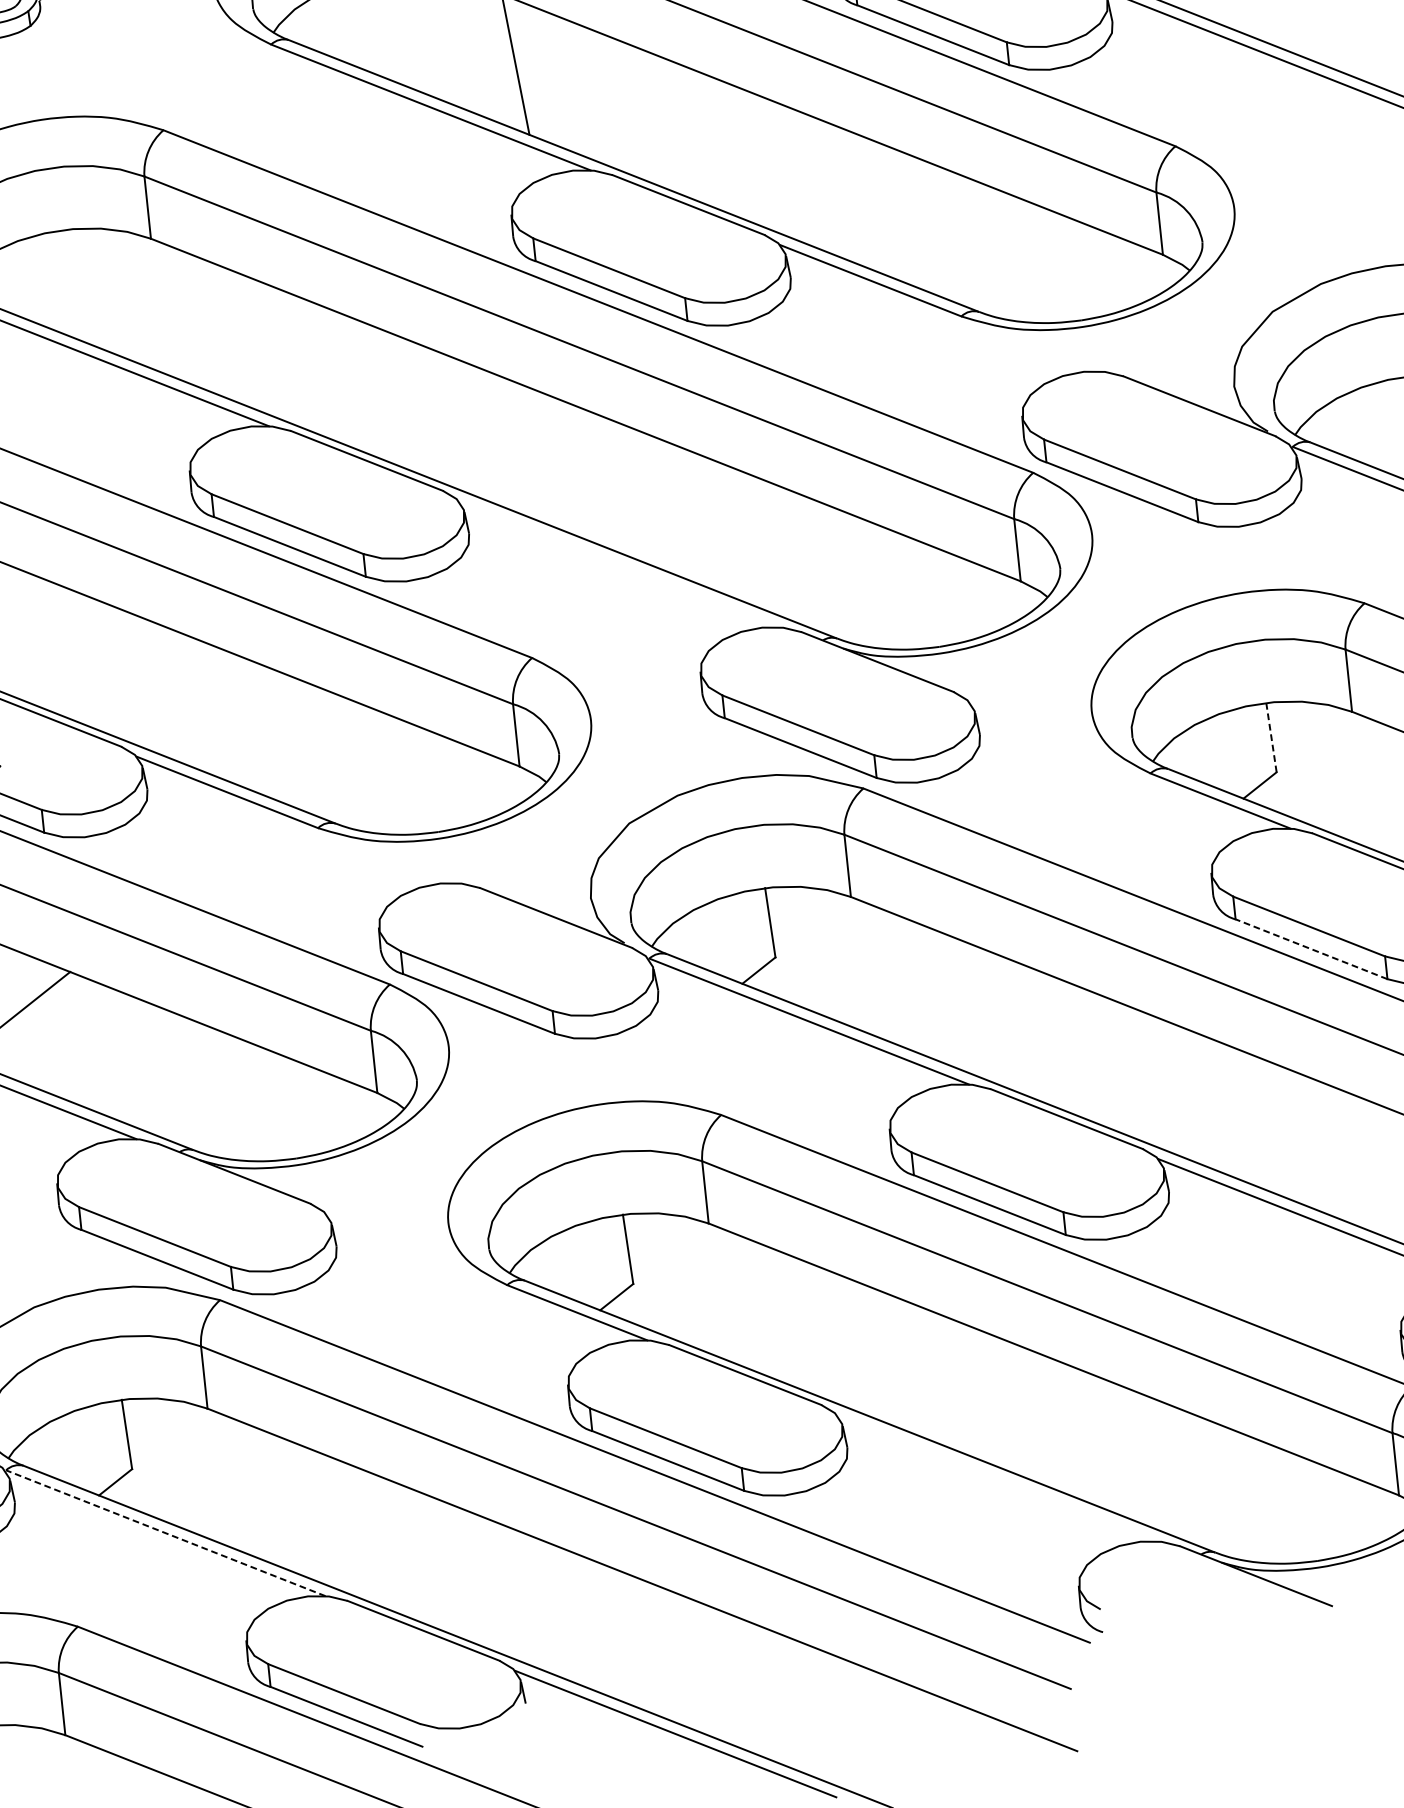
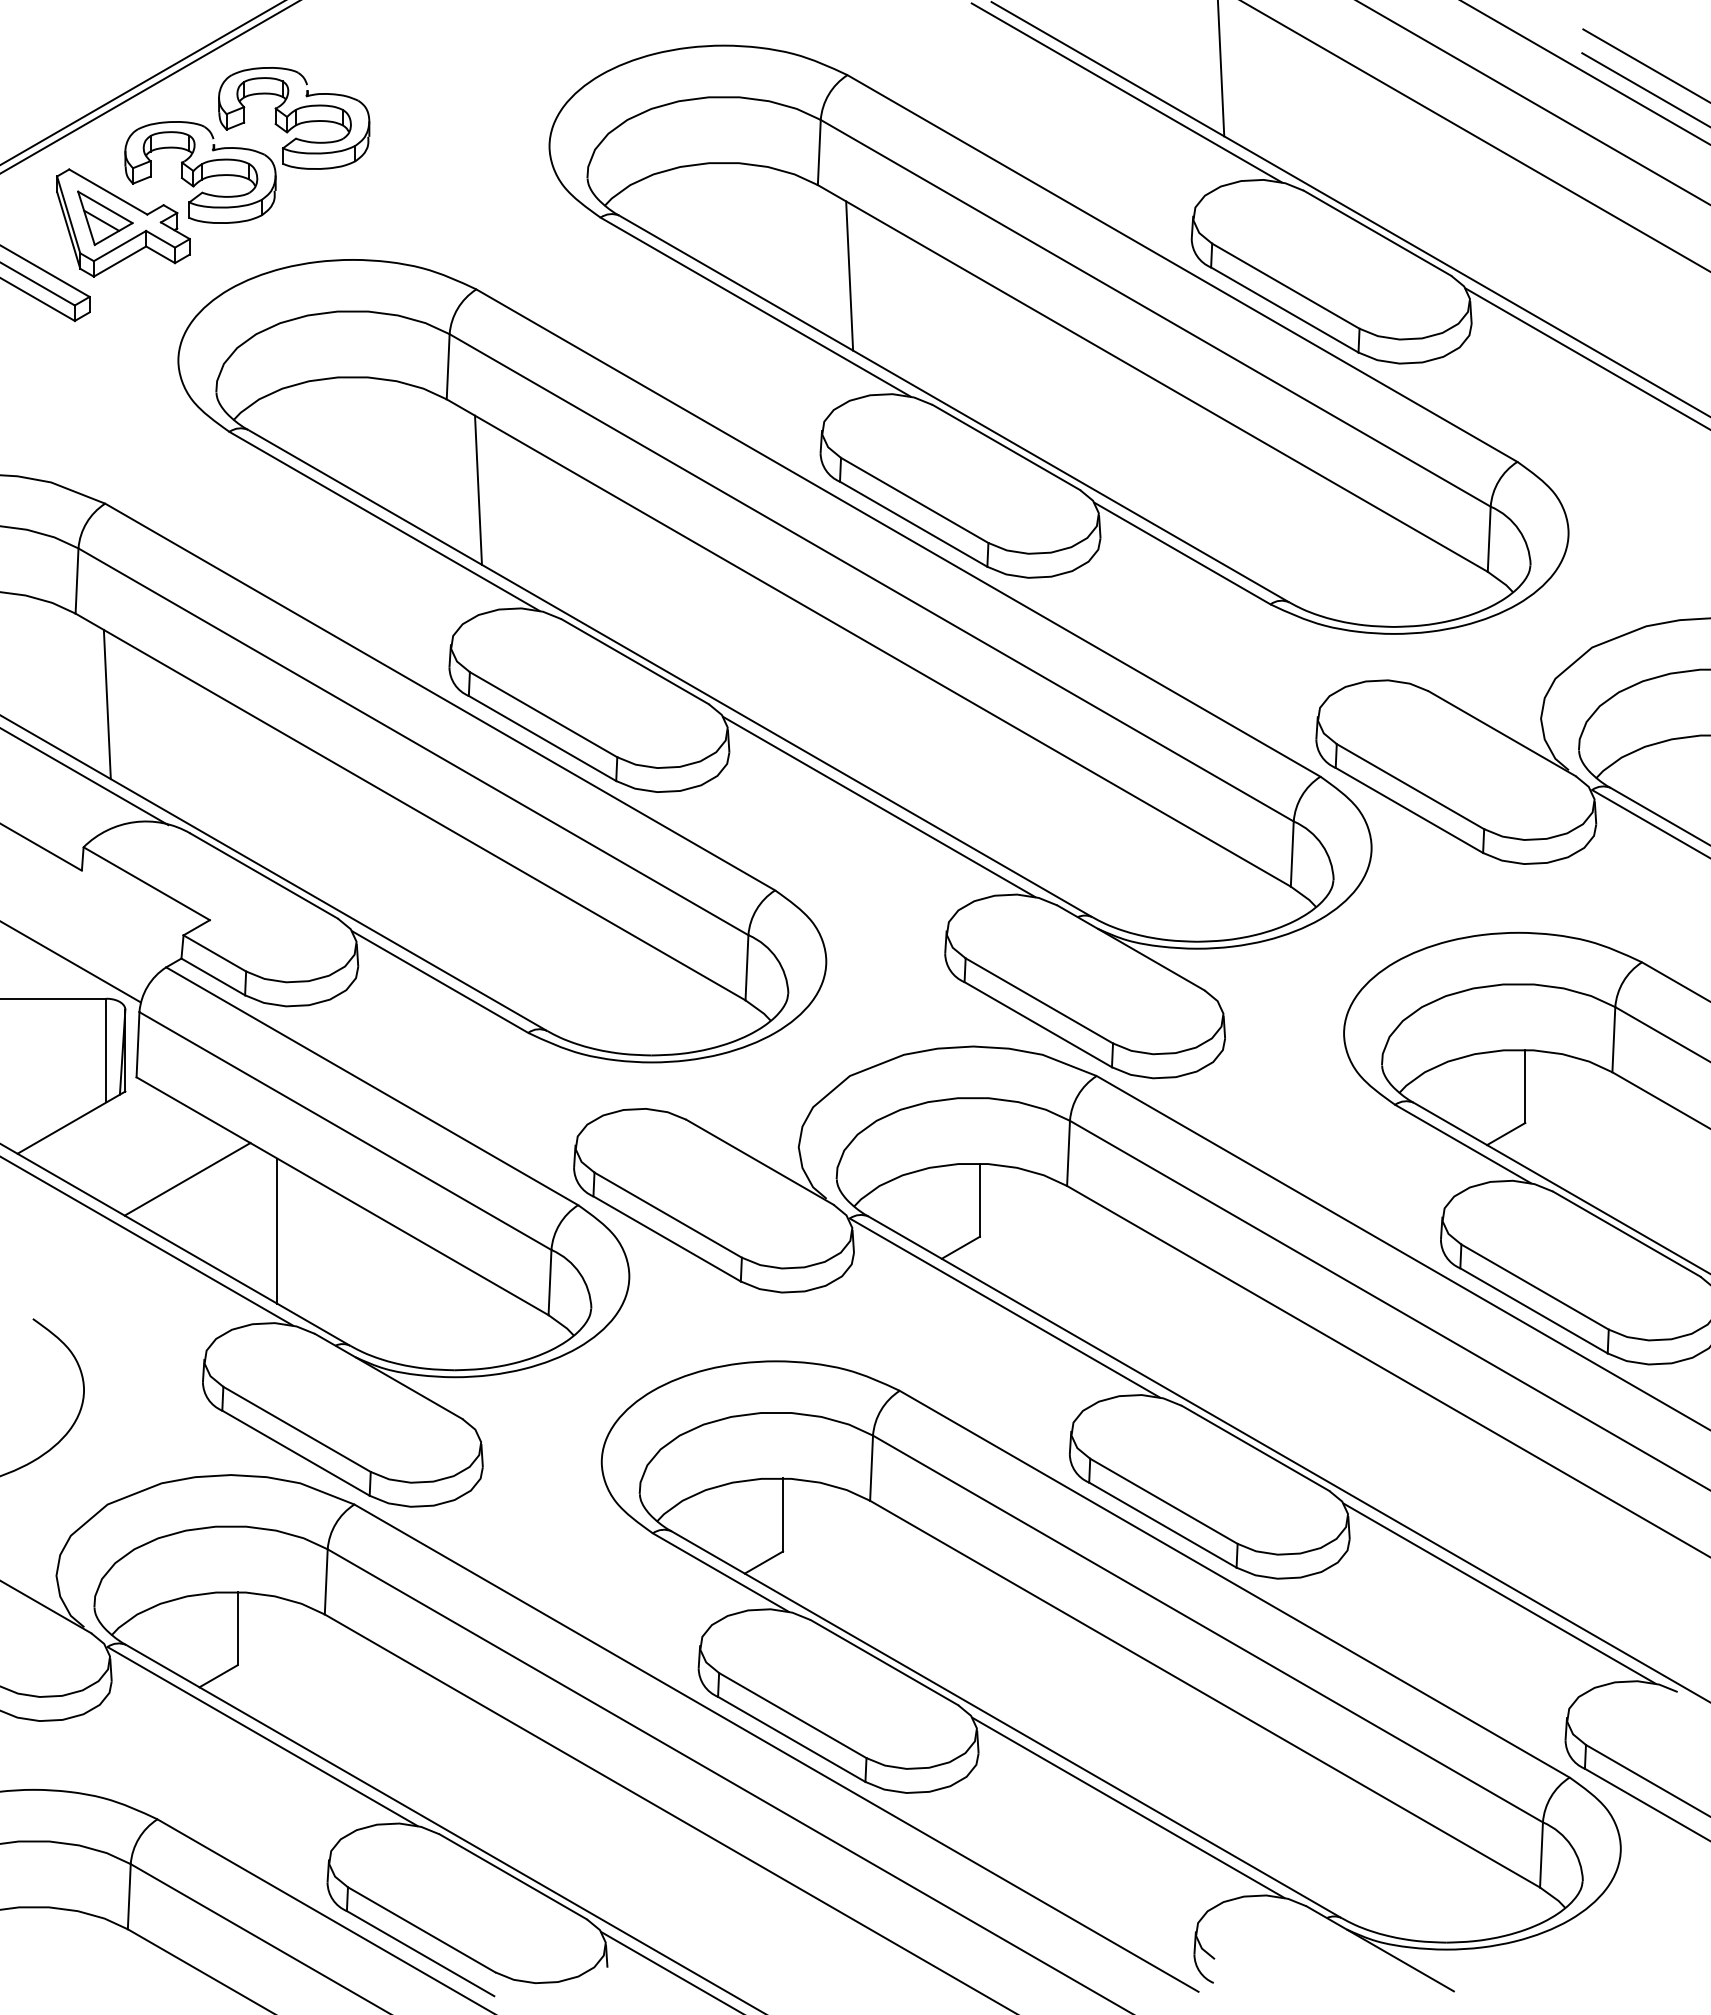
line: (193, 319) -> (478, 489), added
line: (619, 564) -> (879, 807), added
line: (1271, 737) -> (1525, 1086), dashed -> solid
line: (1310, 948) -> (1533, 1310), dashed -> solid
line: (108, 1051) -> (277, 1230), added
line: (997, 1477) -> (1128, 1807), added
line: (165, 1533) -> (262, 1736), dashed -> solid

